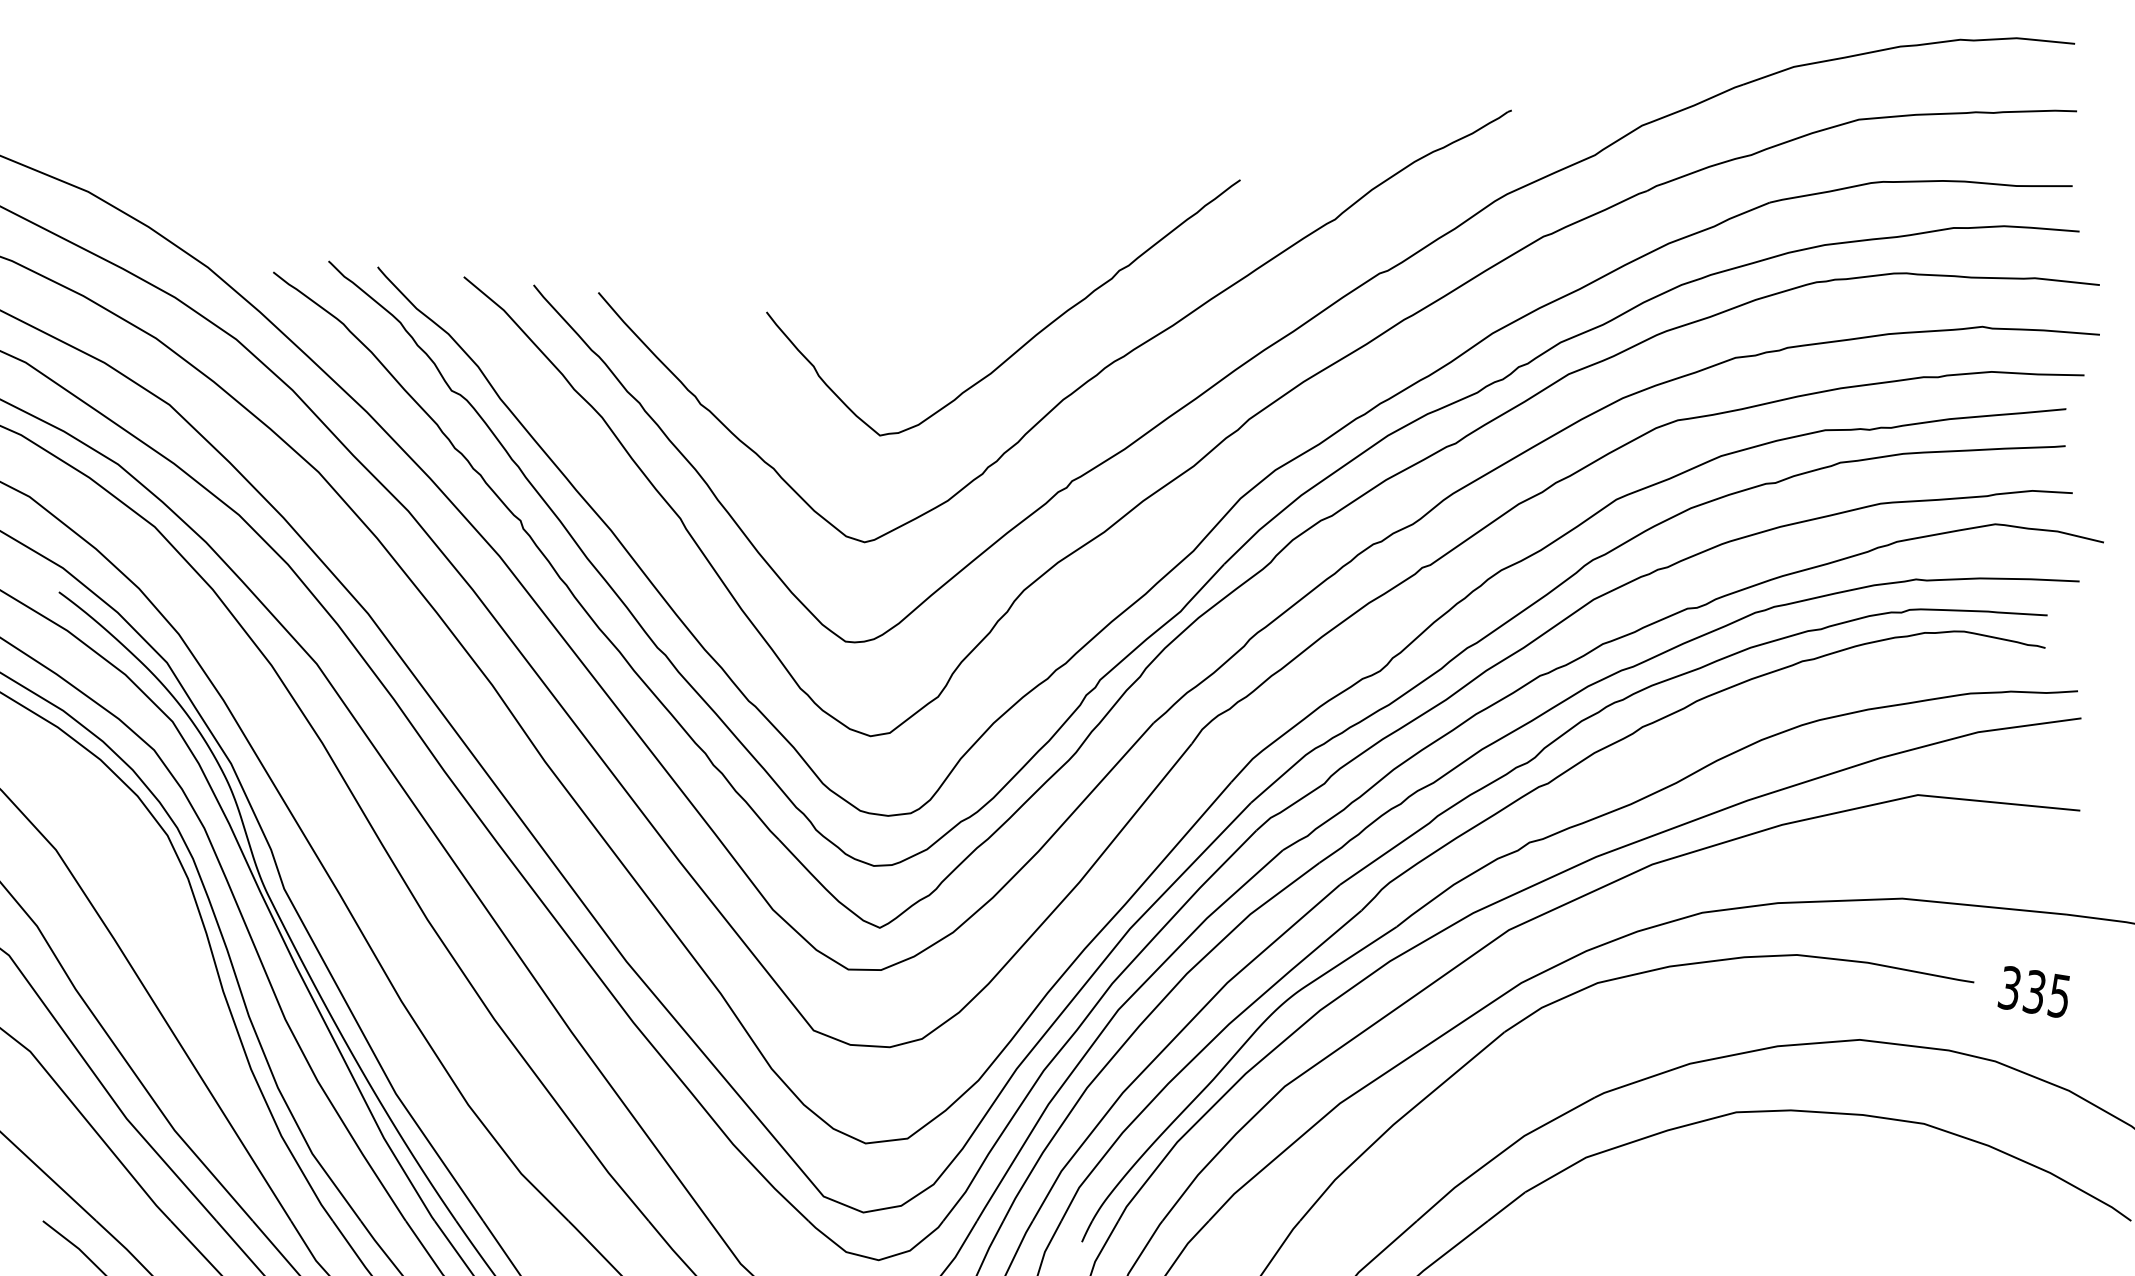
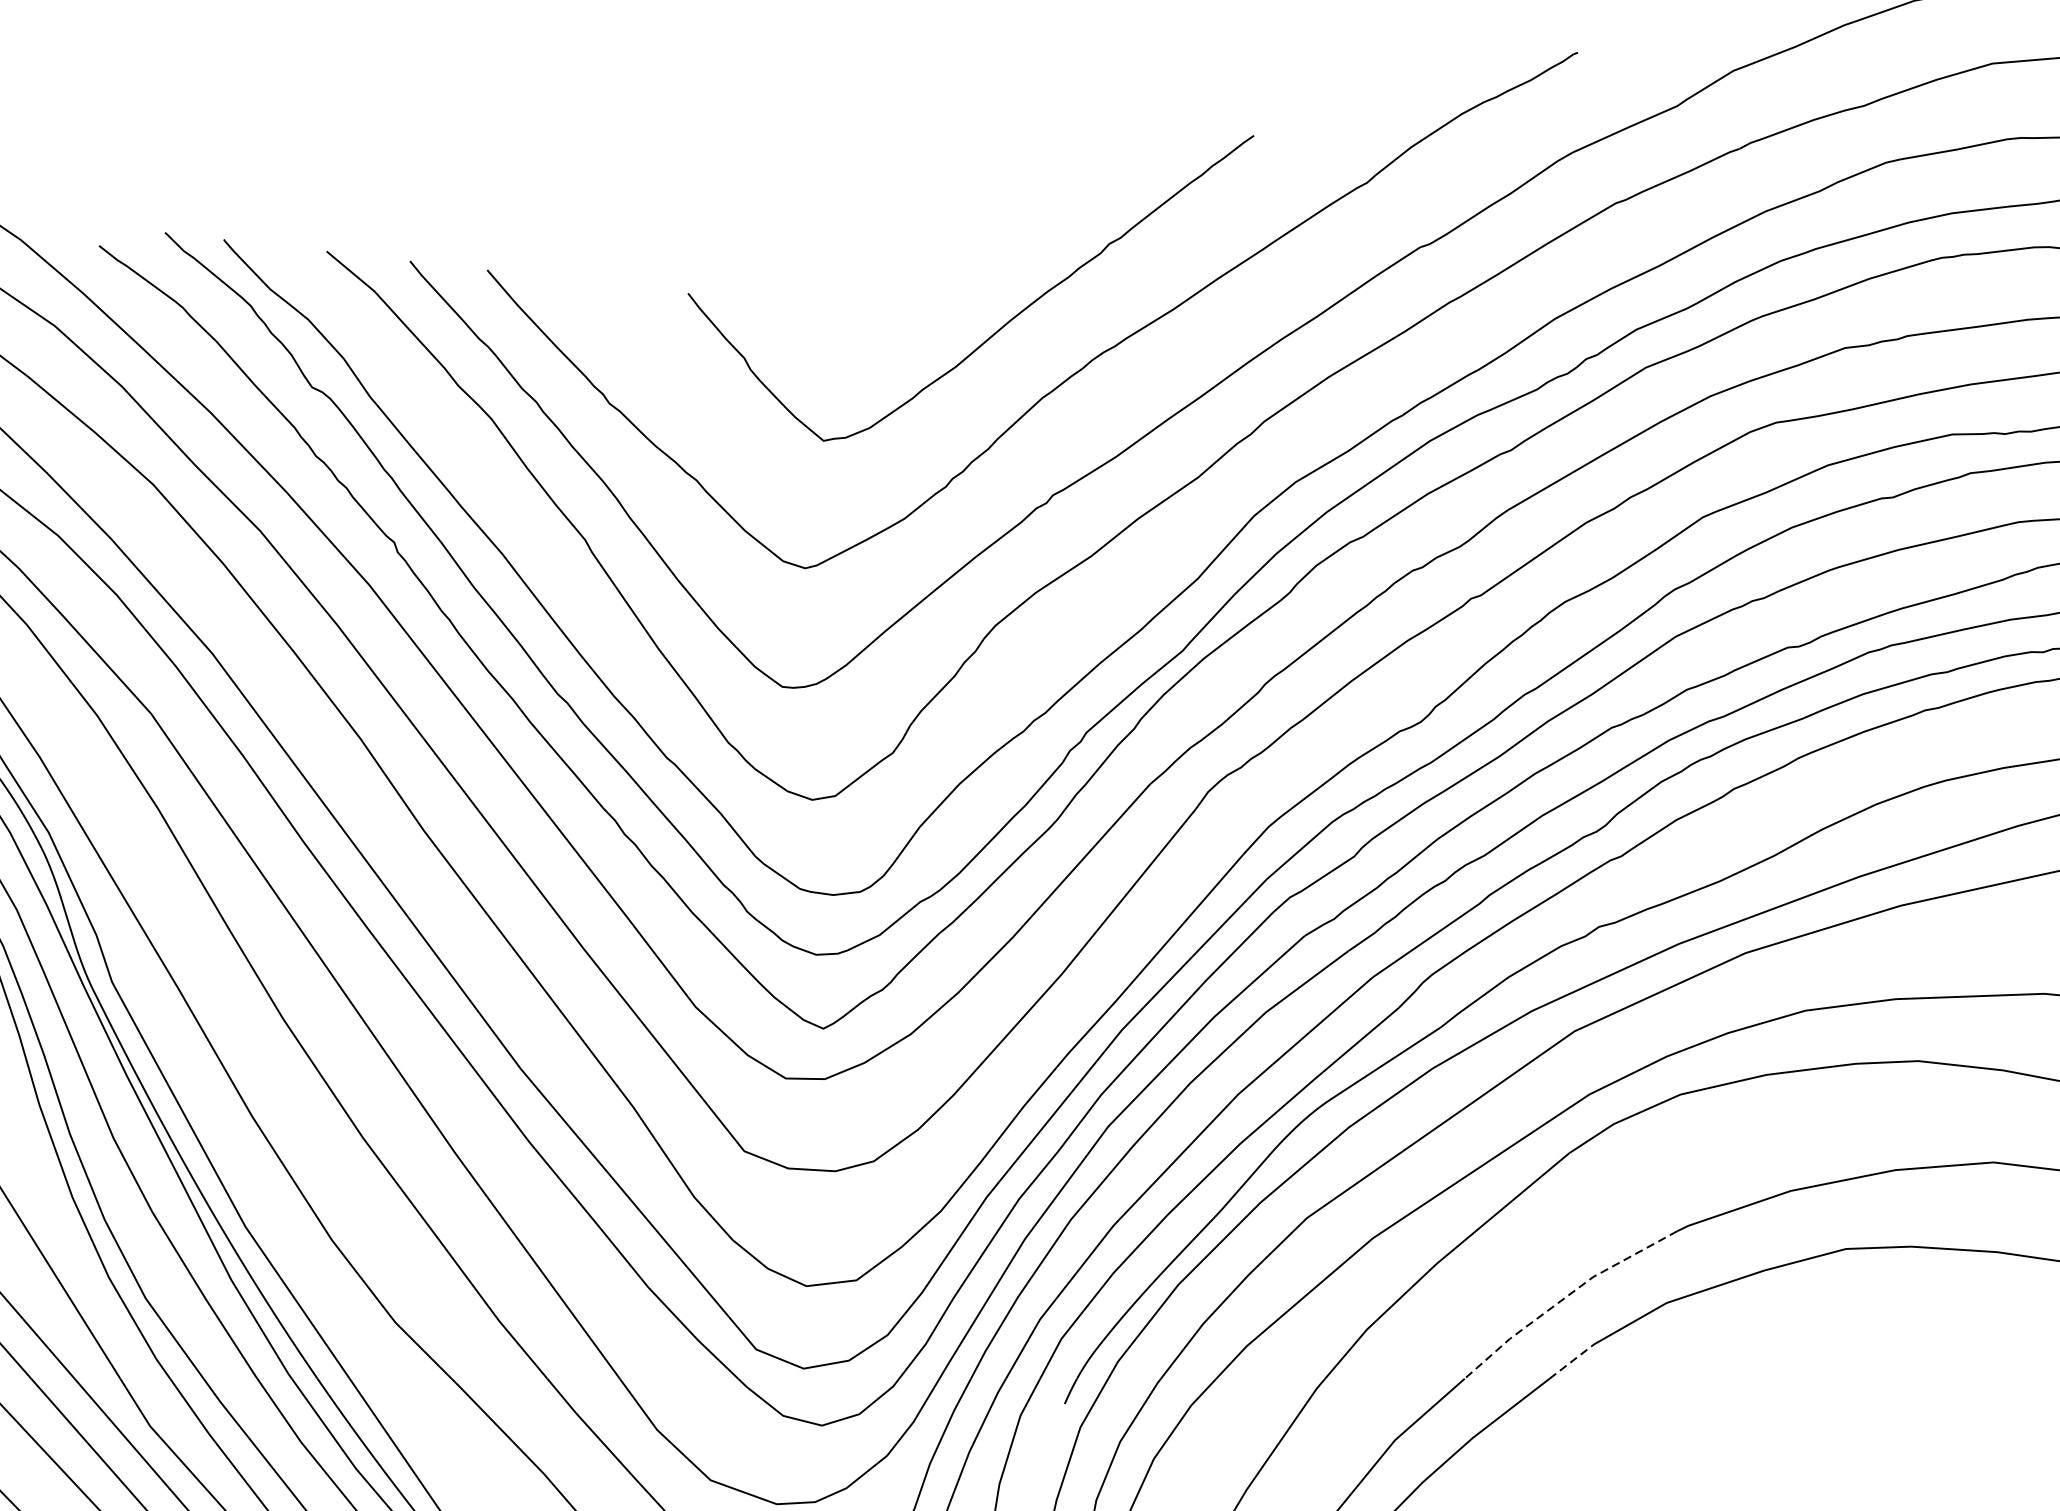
line: (1501, 1153) -> (1565, 1298), solid -> dashed
line: (1506, 1206) -> (1571, 1361), solid -> dashed

